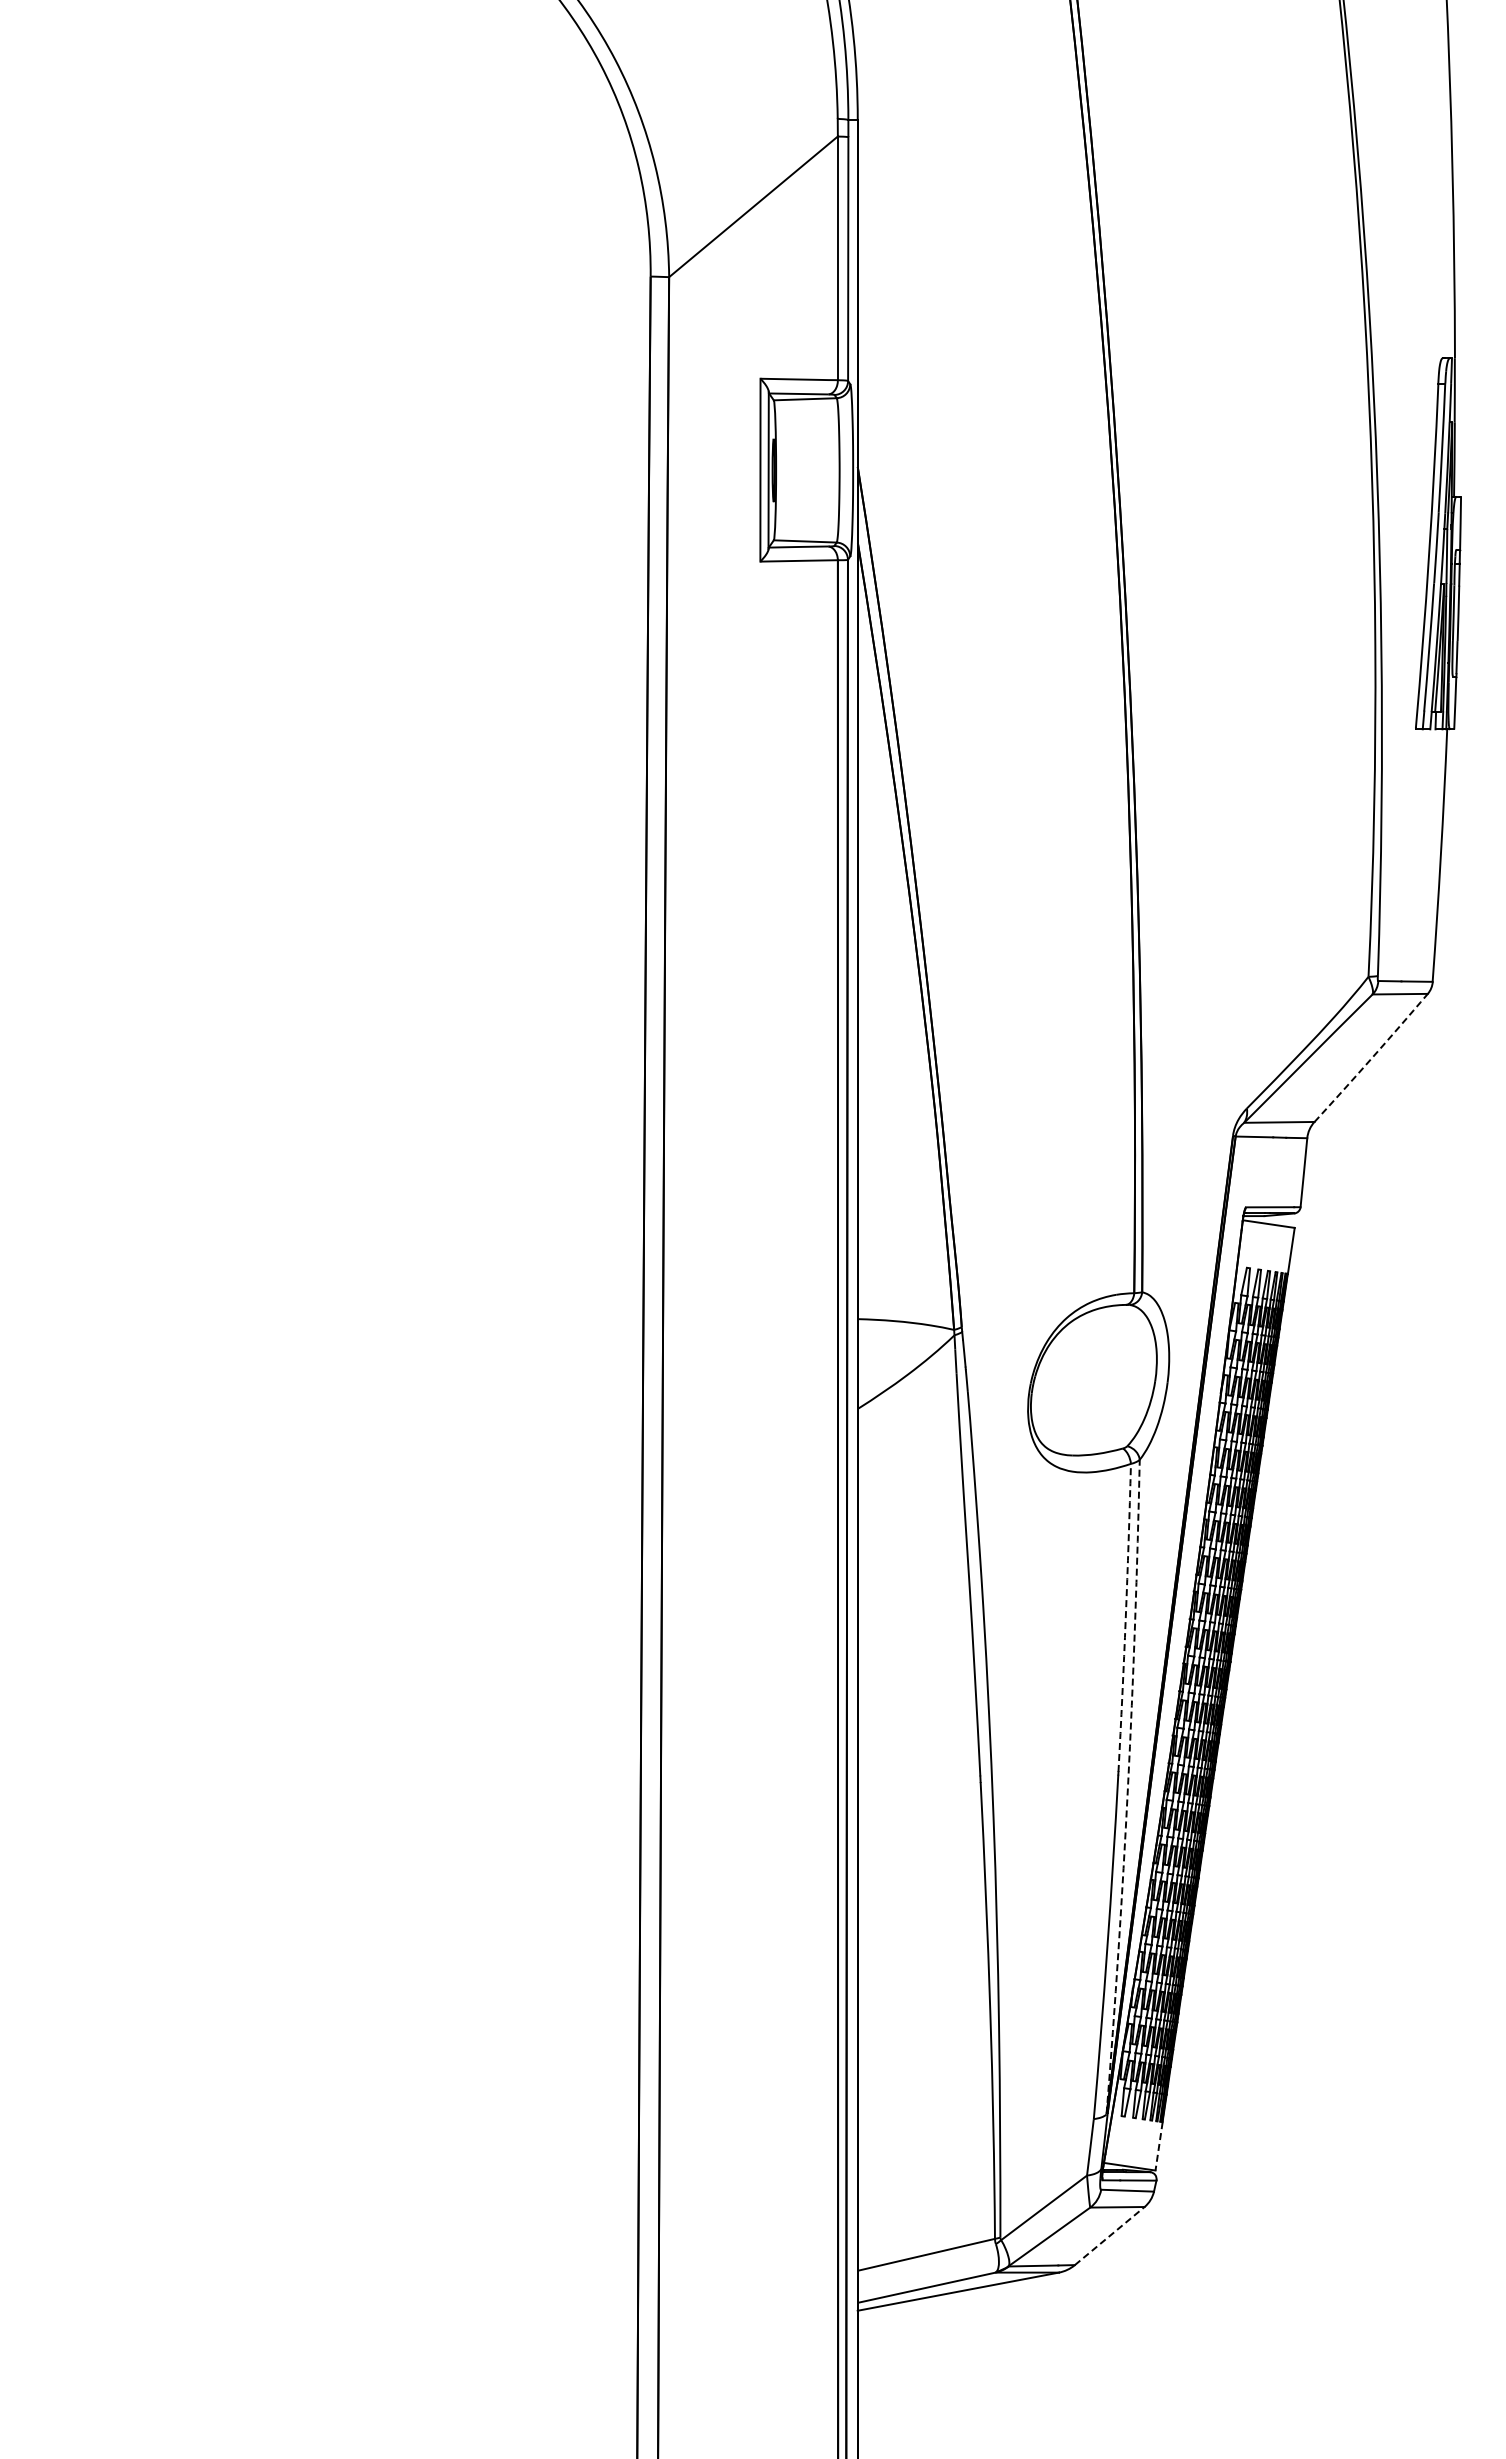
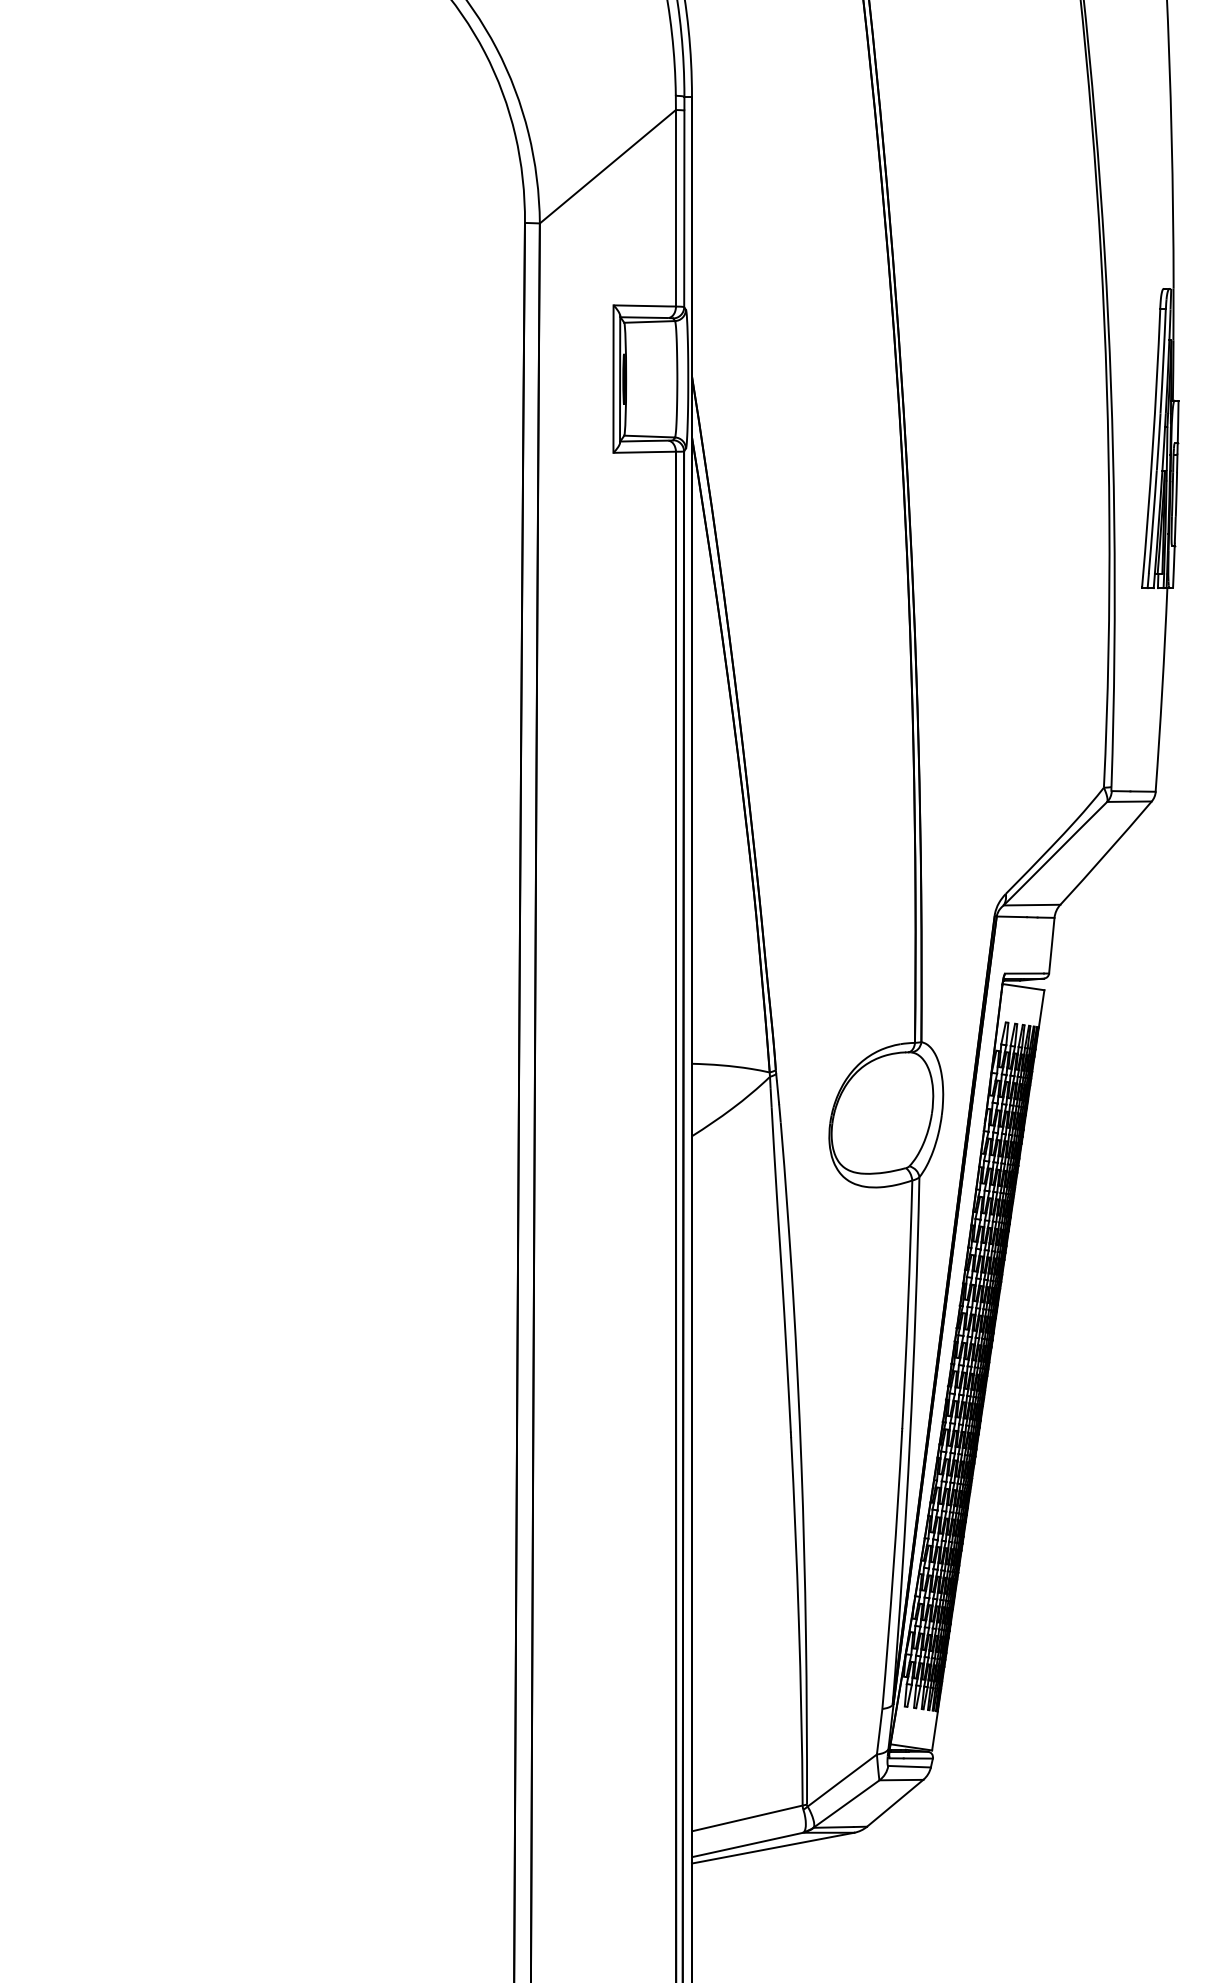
arc: (1371, 1058) -> (1106, 853), dashed -> solid
arc: (1125, 1617) -> (907, 1304), dashed -> solid
arc: (1127, 1787) -> (909, 1441), dashed -> solid
line: (1159, 2146) -> (935, 1731), dashed -> solid
line: (1110, 2235) -> (895, 1802), dashed -> solid

